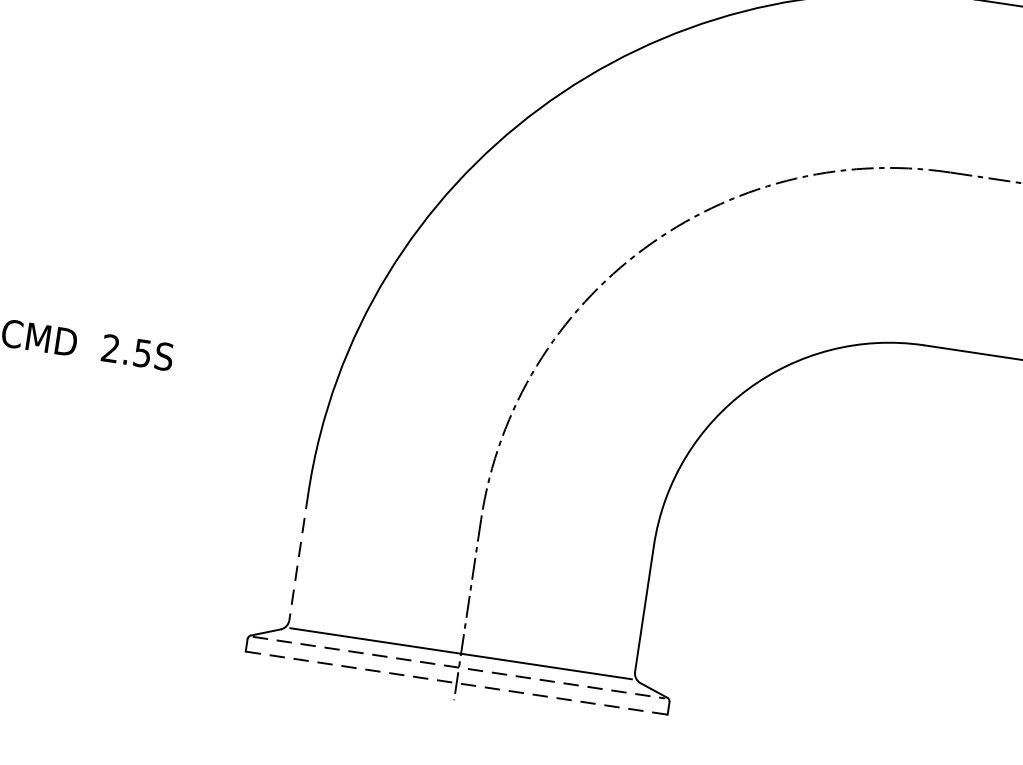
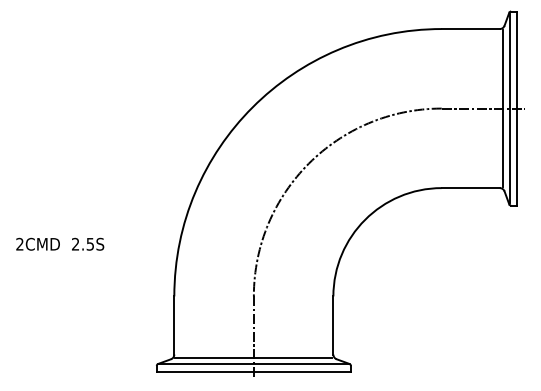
line: (299, 557) -> (174, 325), dashed -> solid
line: (458, 667) -> (253, 364), dashed -> solid
line: (458, 683) -> (254, 371), dashed -> solid

